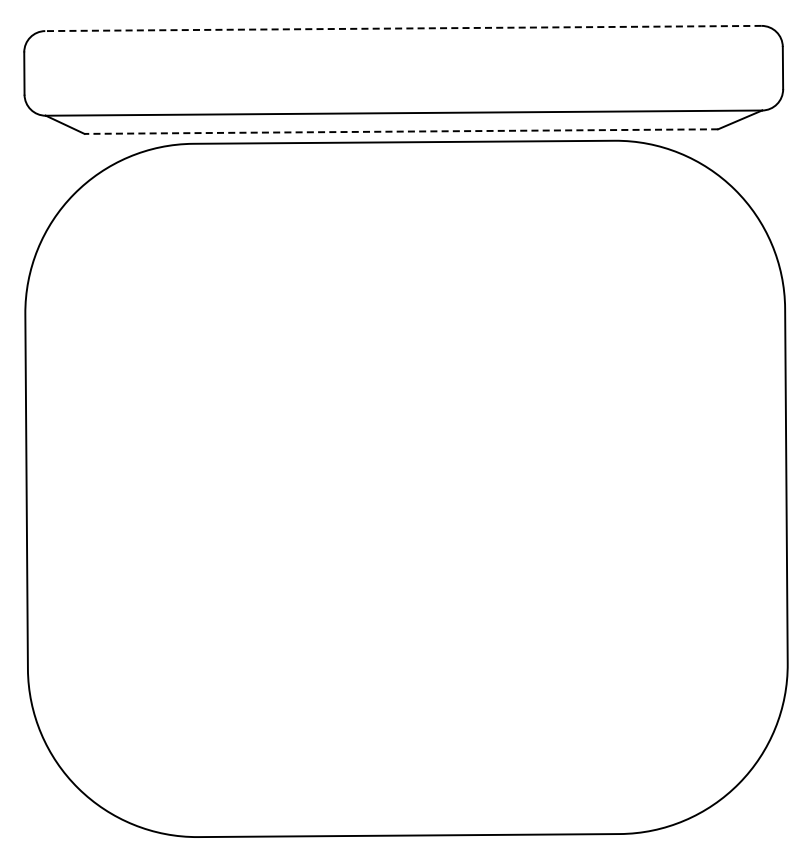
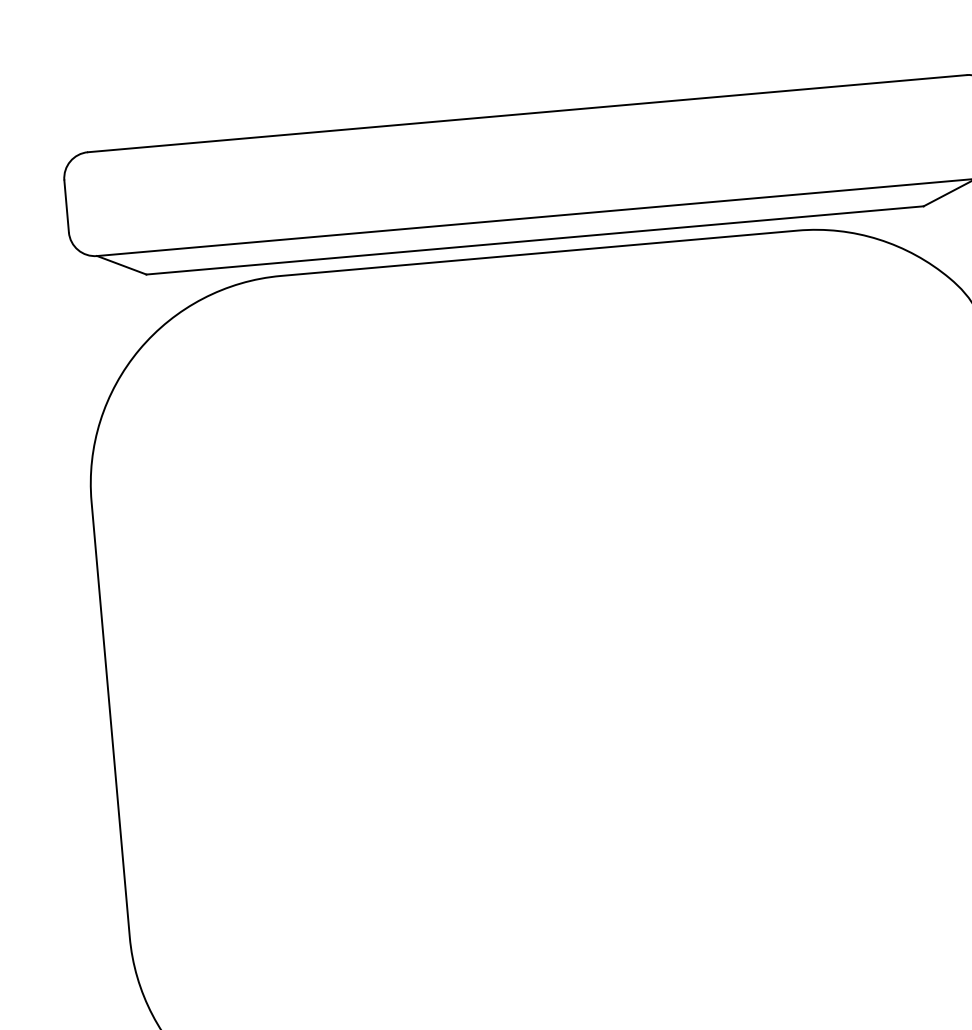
line: (402, 28) -> (526, 113), dashed -> solid
line: (401, 131) -> (535, 240), dashed -> solid

